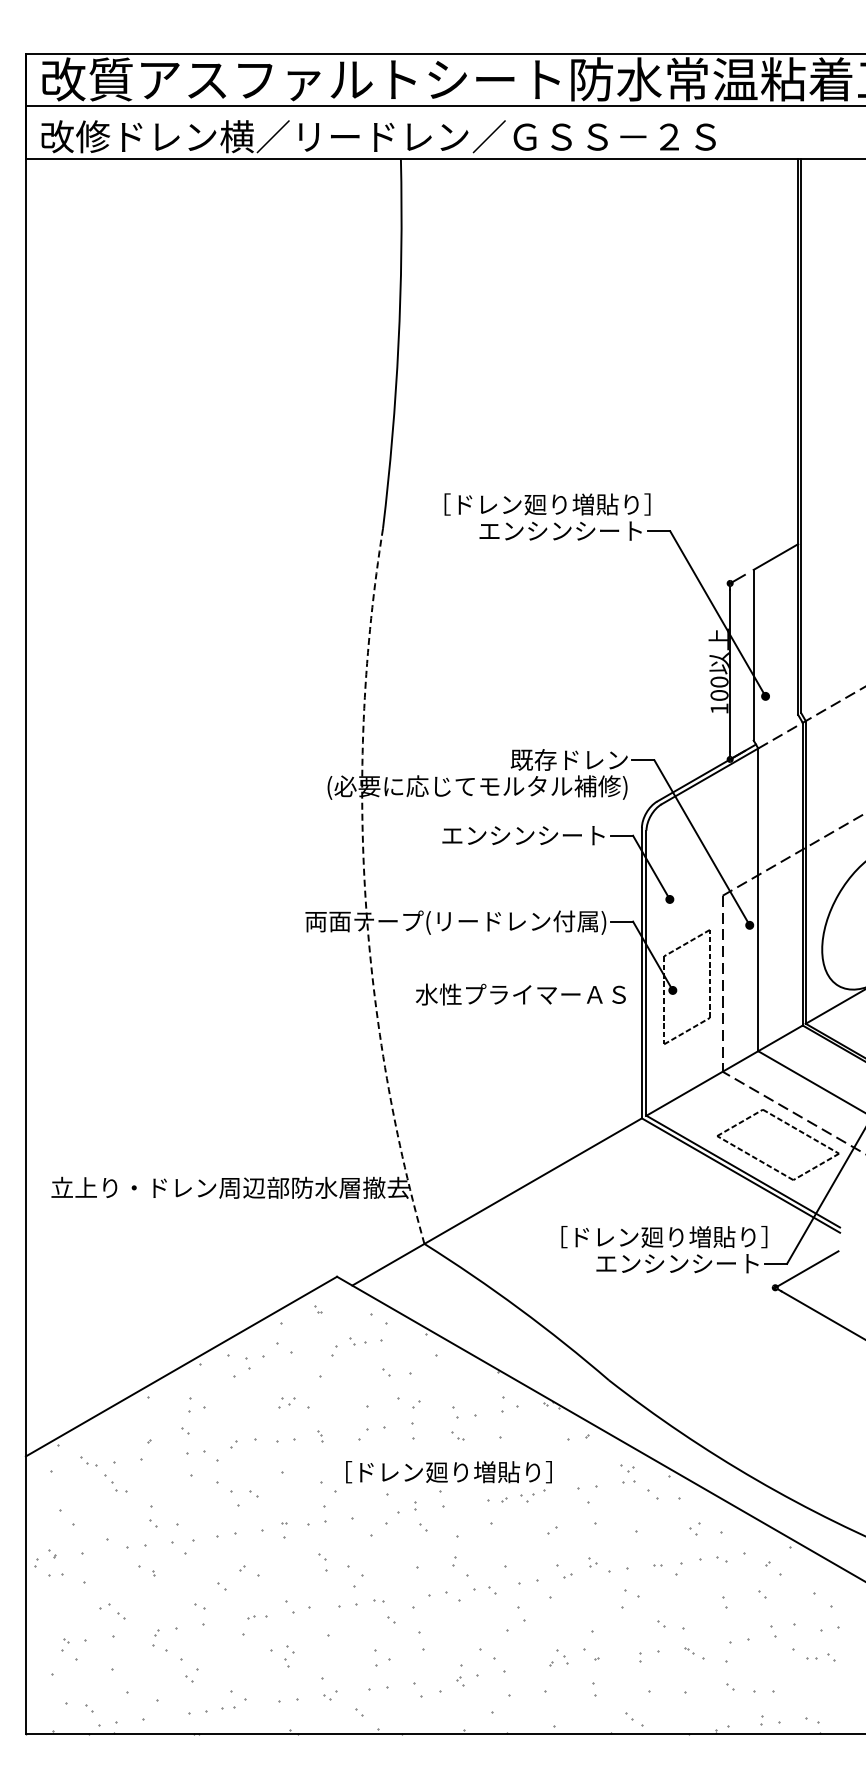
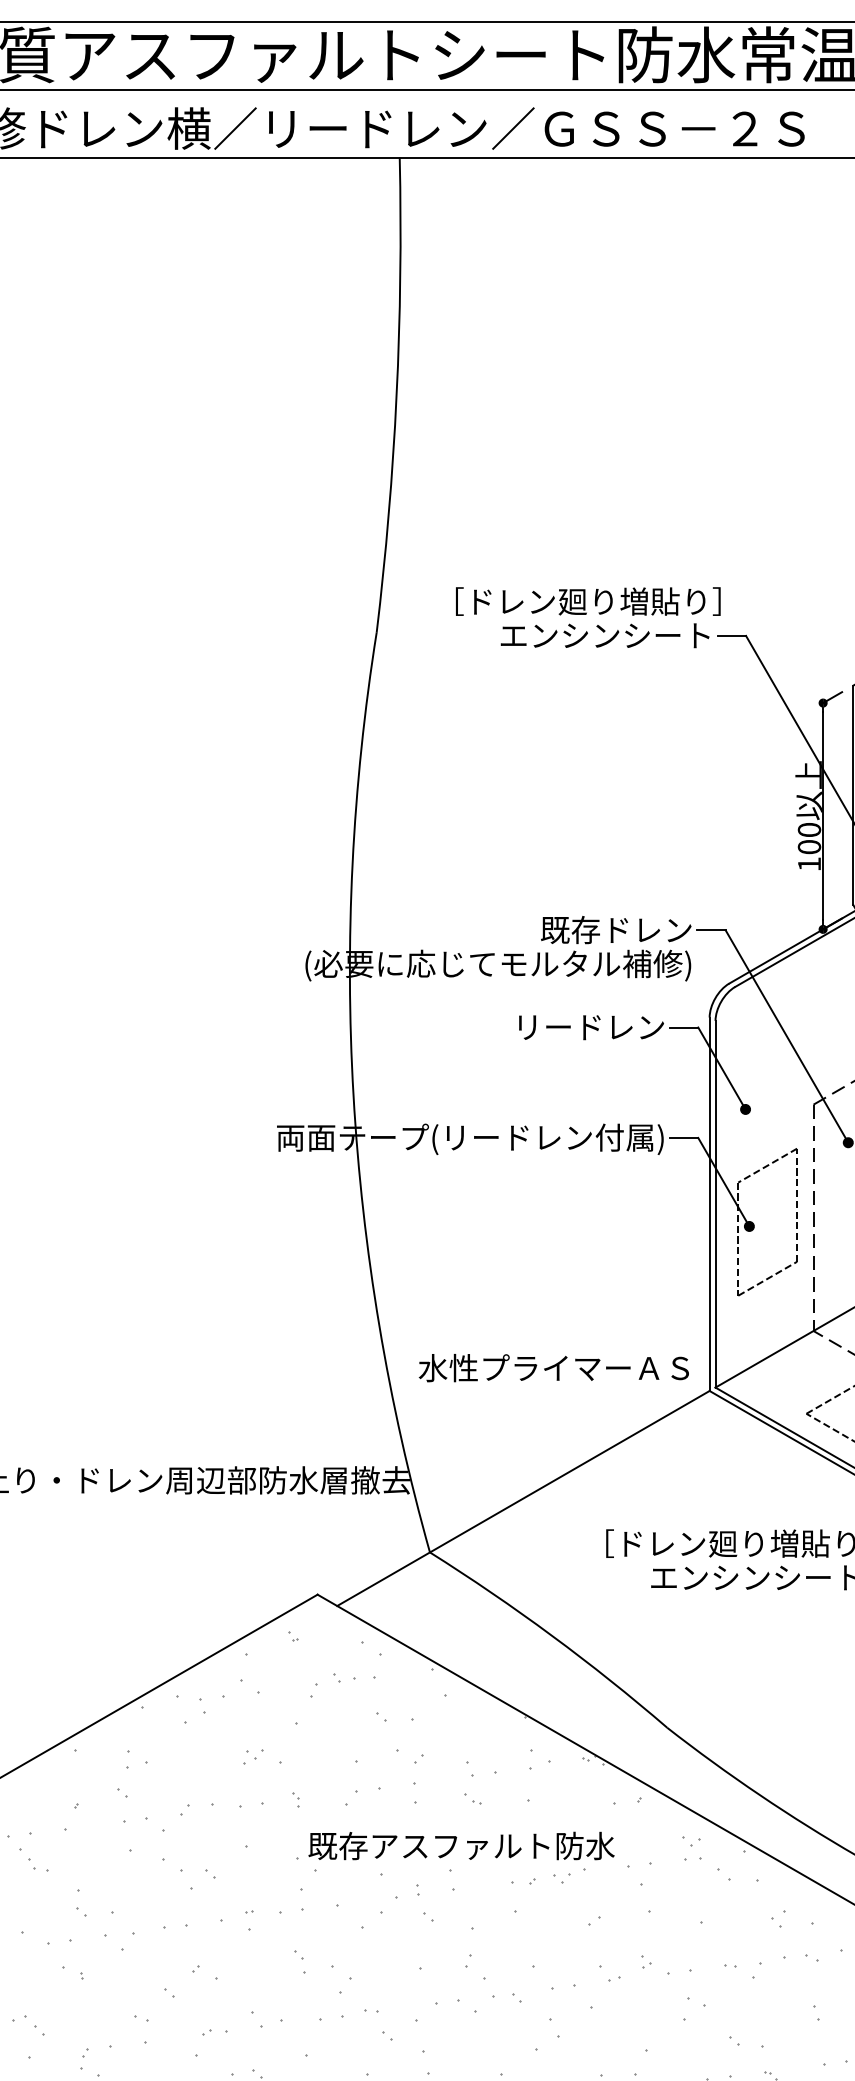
text: (524, 835) -> (558, 1027), エンシンシート -> リードレン
arc: (365, 888) -> (354, 1095), dashed -> solid
text: (520, 994) -> (553, 1367), moved
text: (449, 1472) -> (462, 1846), ［ドレン廻り増貼り］ -> 既存アスファルト防水

